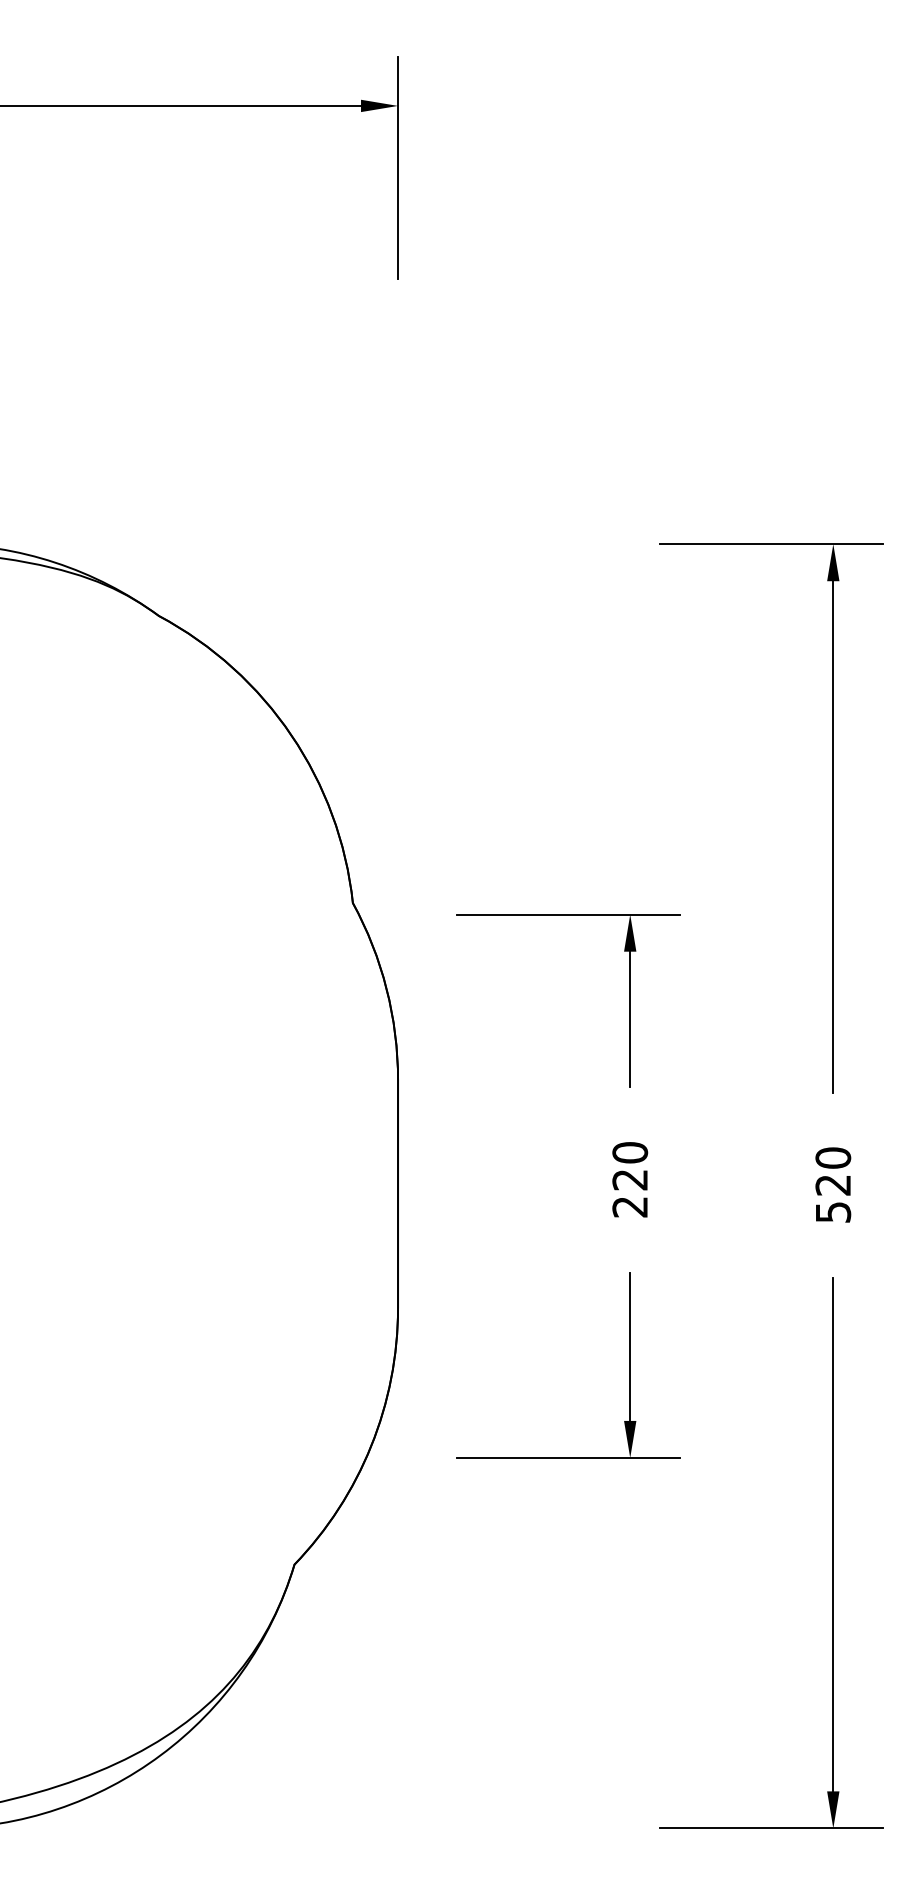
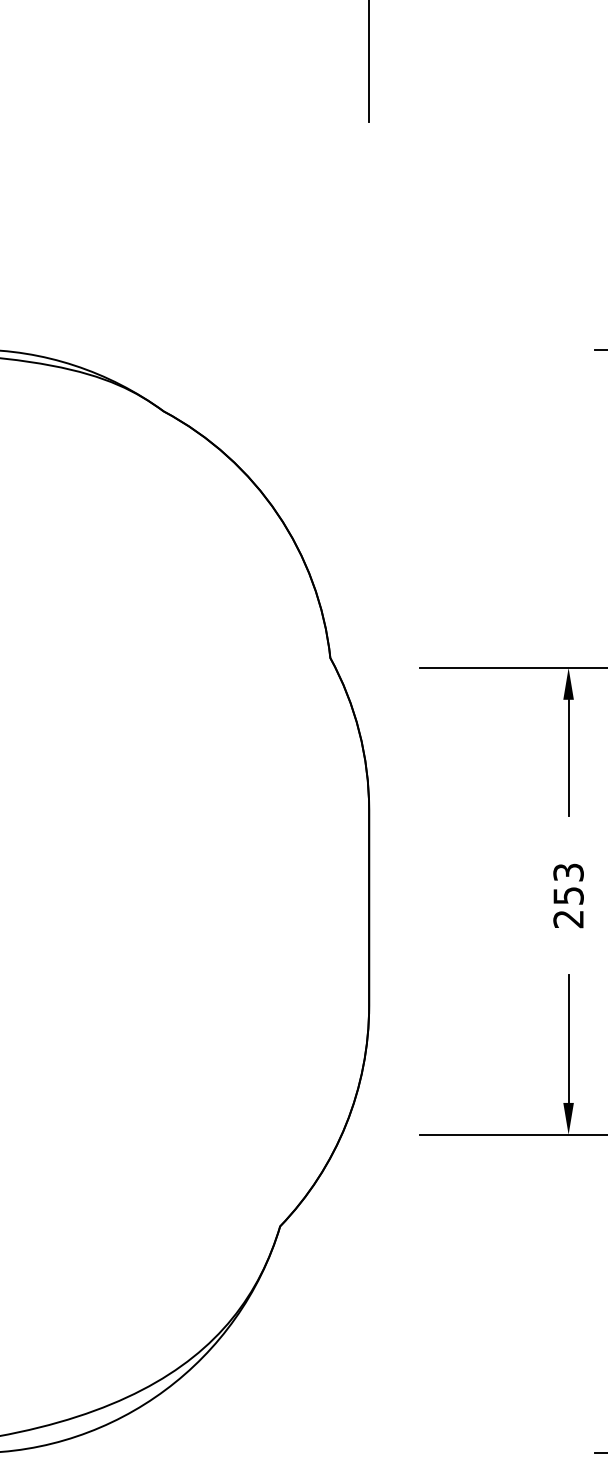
text: (630, 1166) -> (568, 884), 220 -> 253

